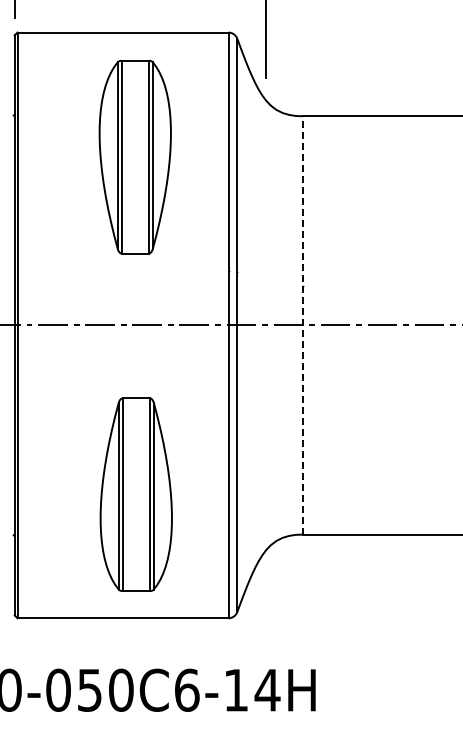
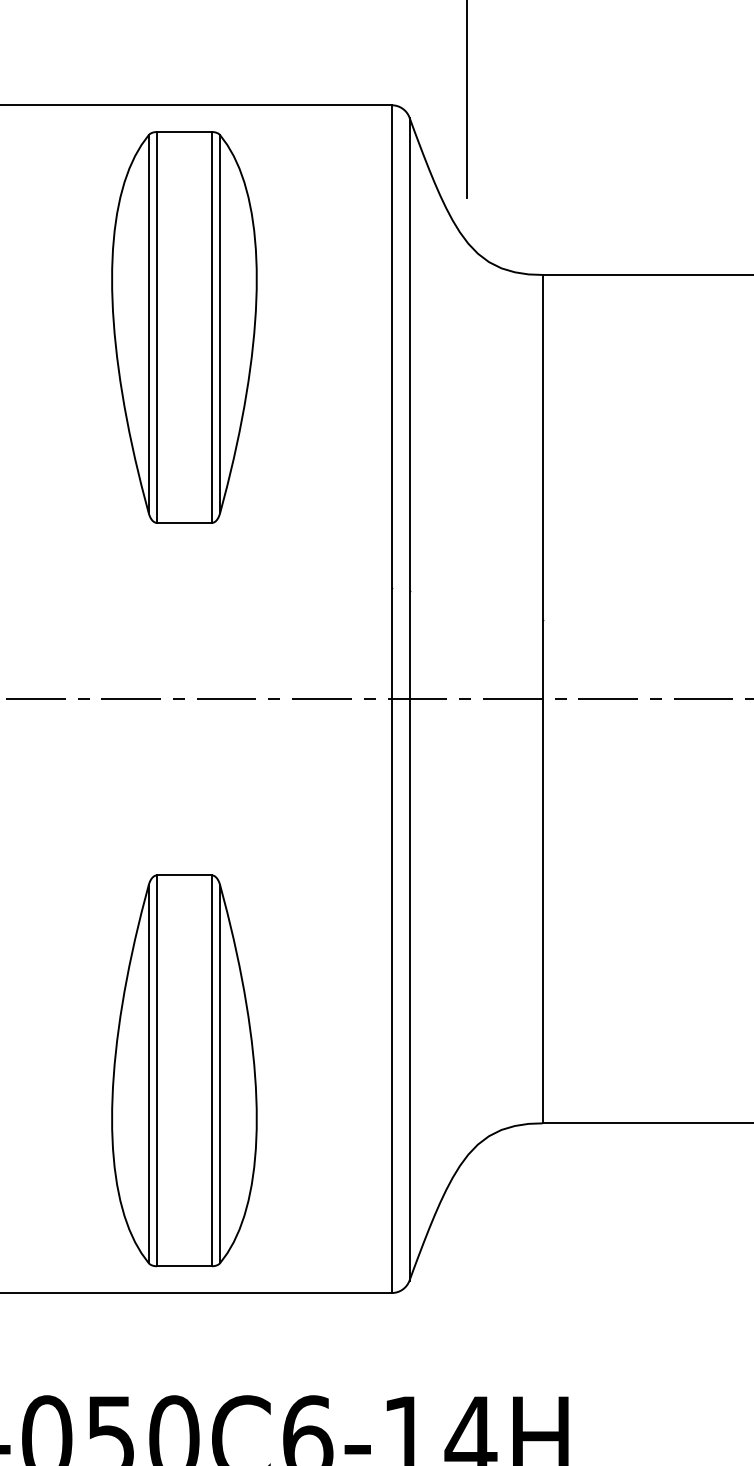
part: (134, 156) -> (182, 326), moved
line: (302, 324) -> (541, 697), dashed -> solid
part: (135, 494) -> (182, 1070), moved

